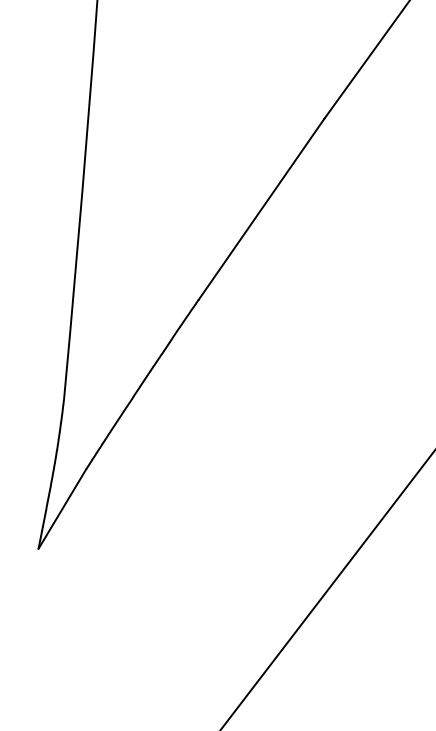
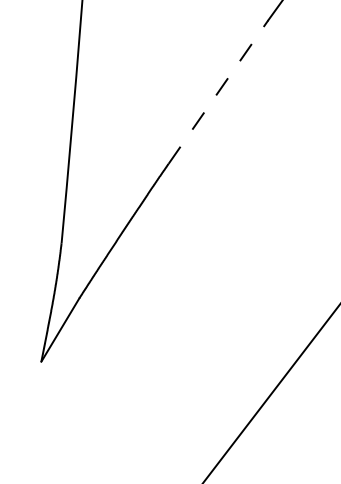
line: (261, 208) -> (218, 91), solid -> dashed

